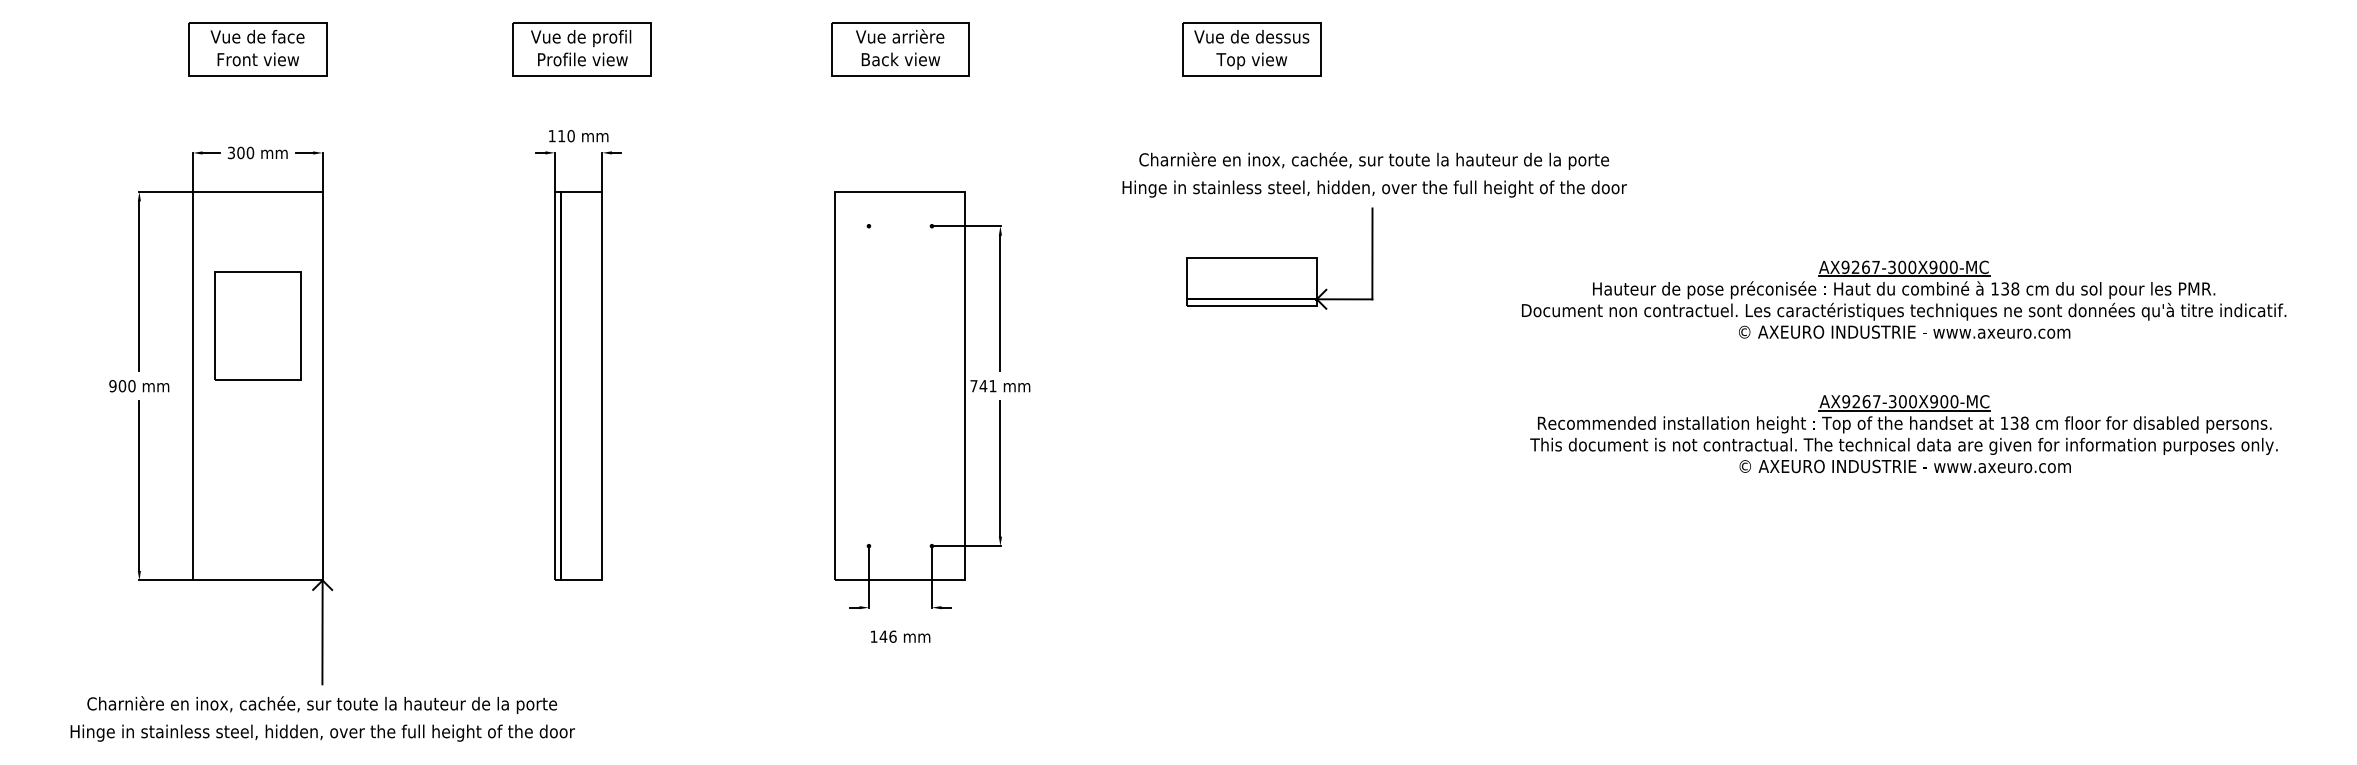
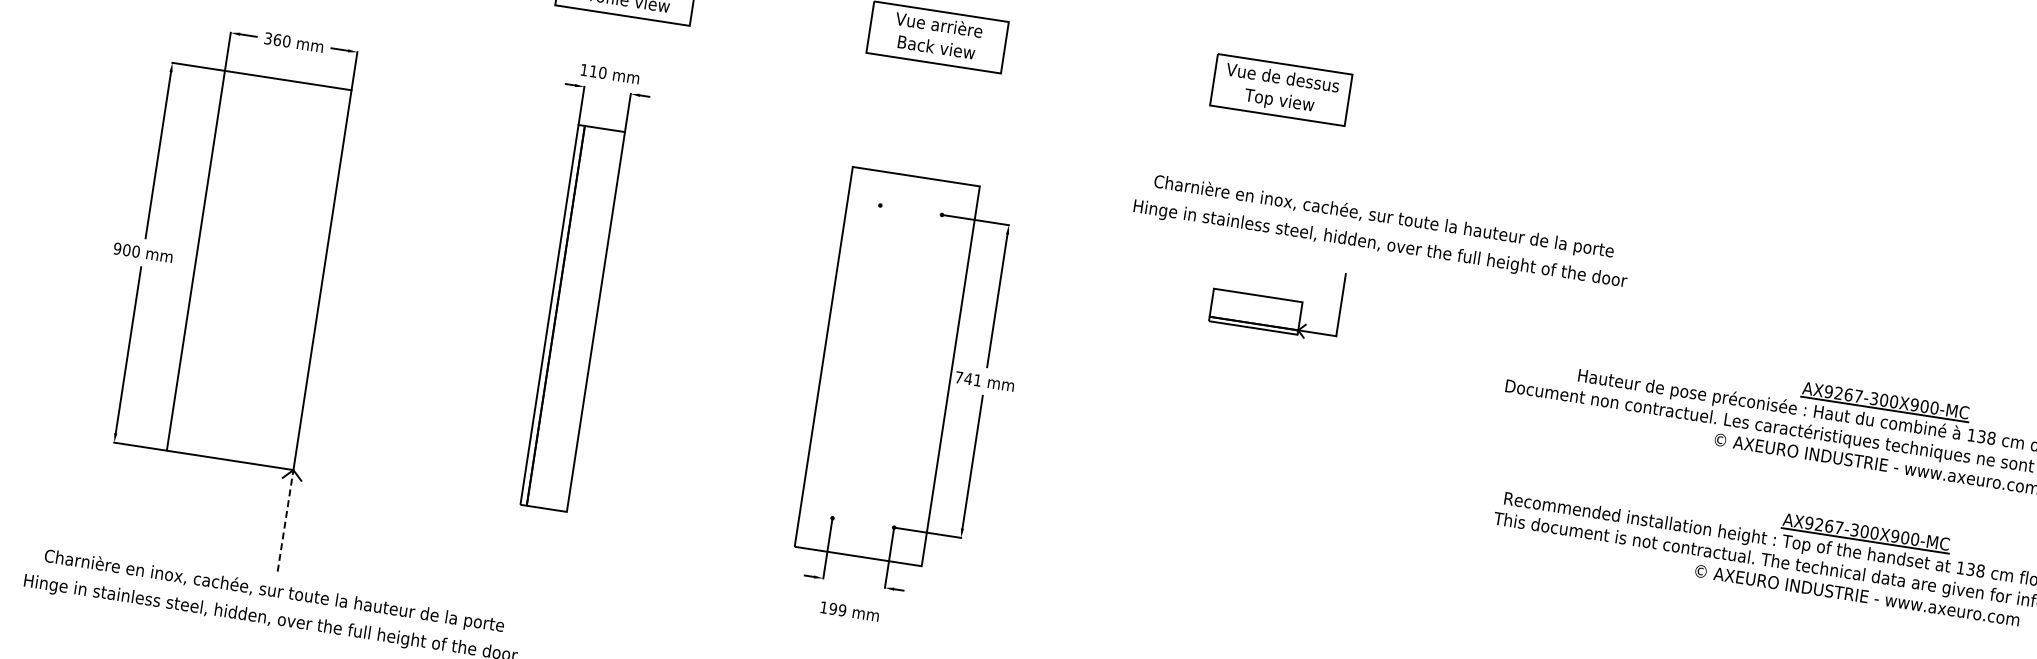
text: (240, 152) -> (277, 39), 300 -> 360
part: (1279, 258) -> (1276, 298), size x0.7
part: (257, 325) -> (267, 211), removed
line: (322, 632) -> (285, 520), solid -> dashed
text: (887, 636) -> (837, 609), 146 -> 199

